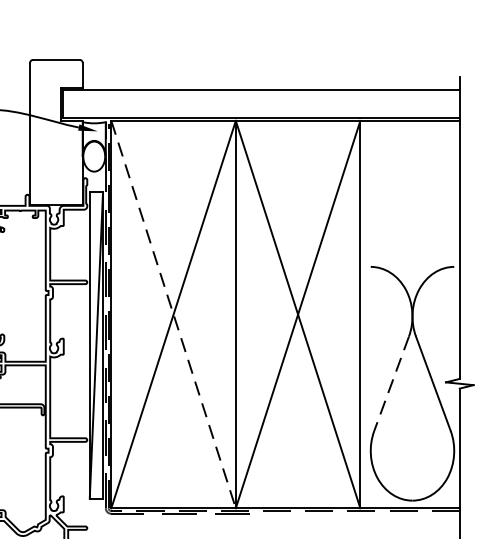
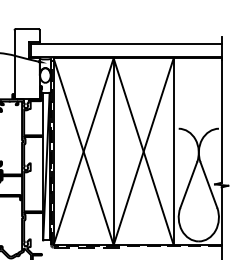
line: (173, 316) -> (83, 152), dashed -> solid
line: (391, 384) -> (188, 185), dashed -> solid

